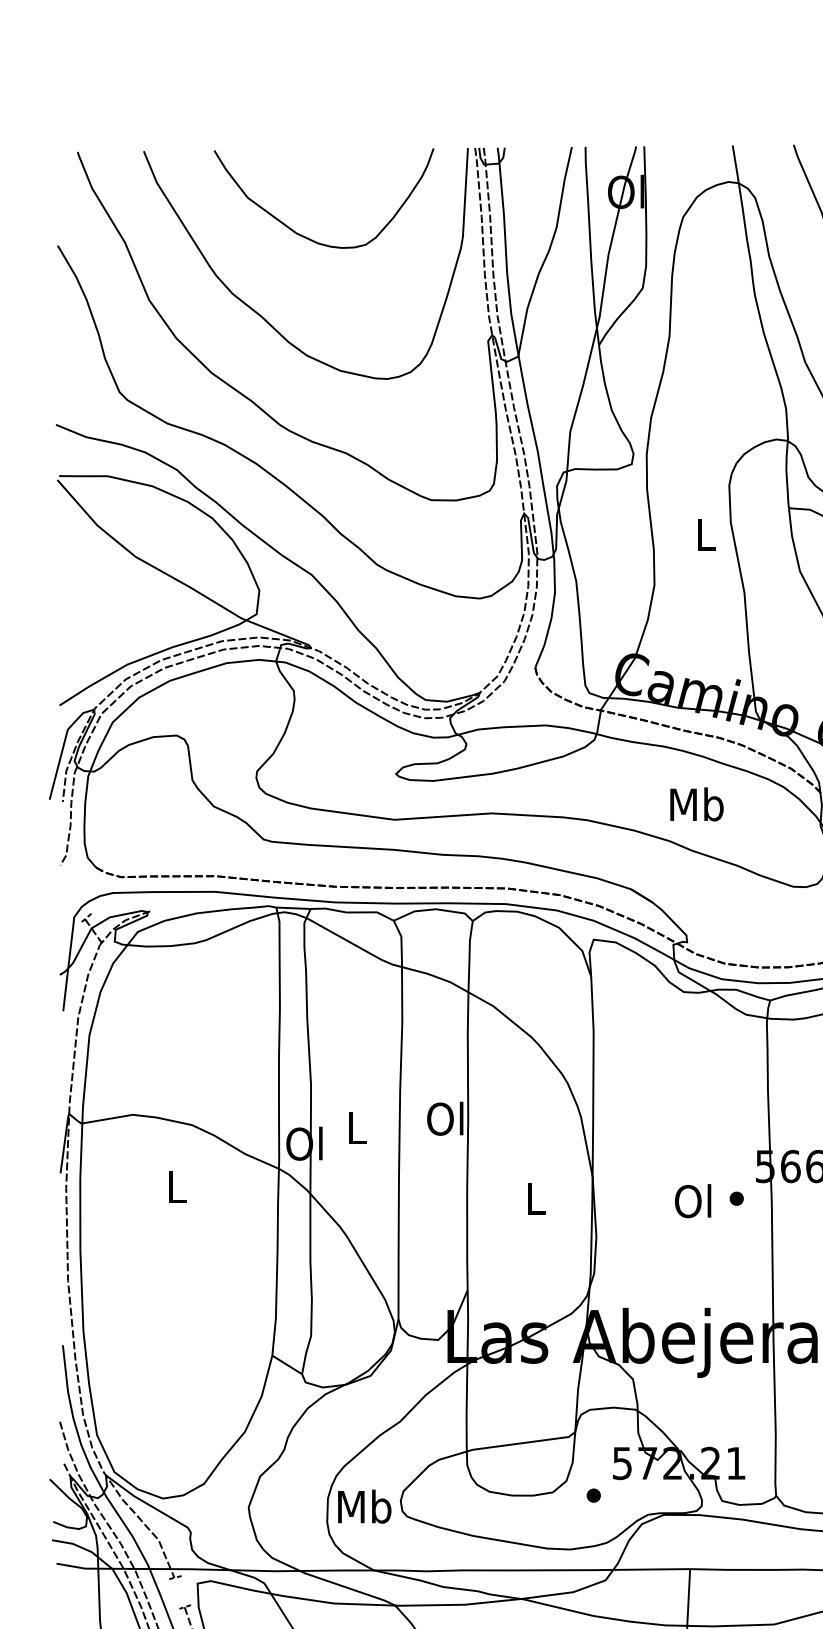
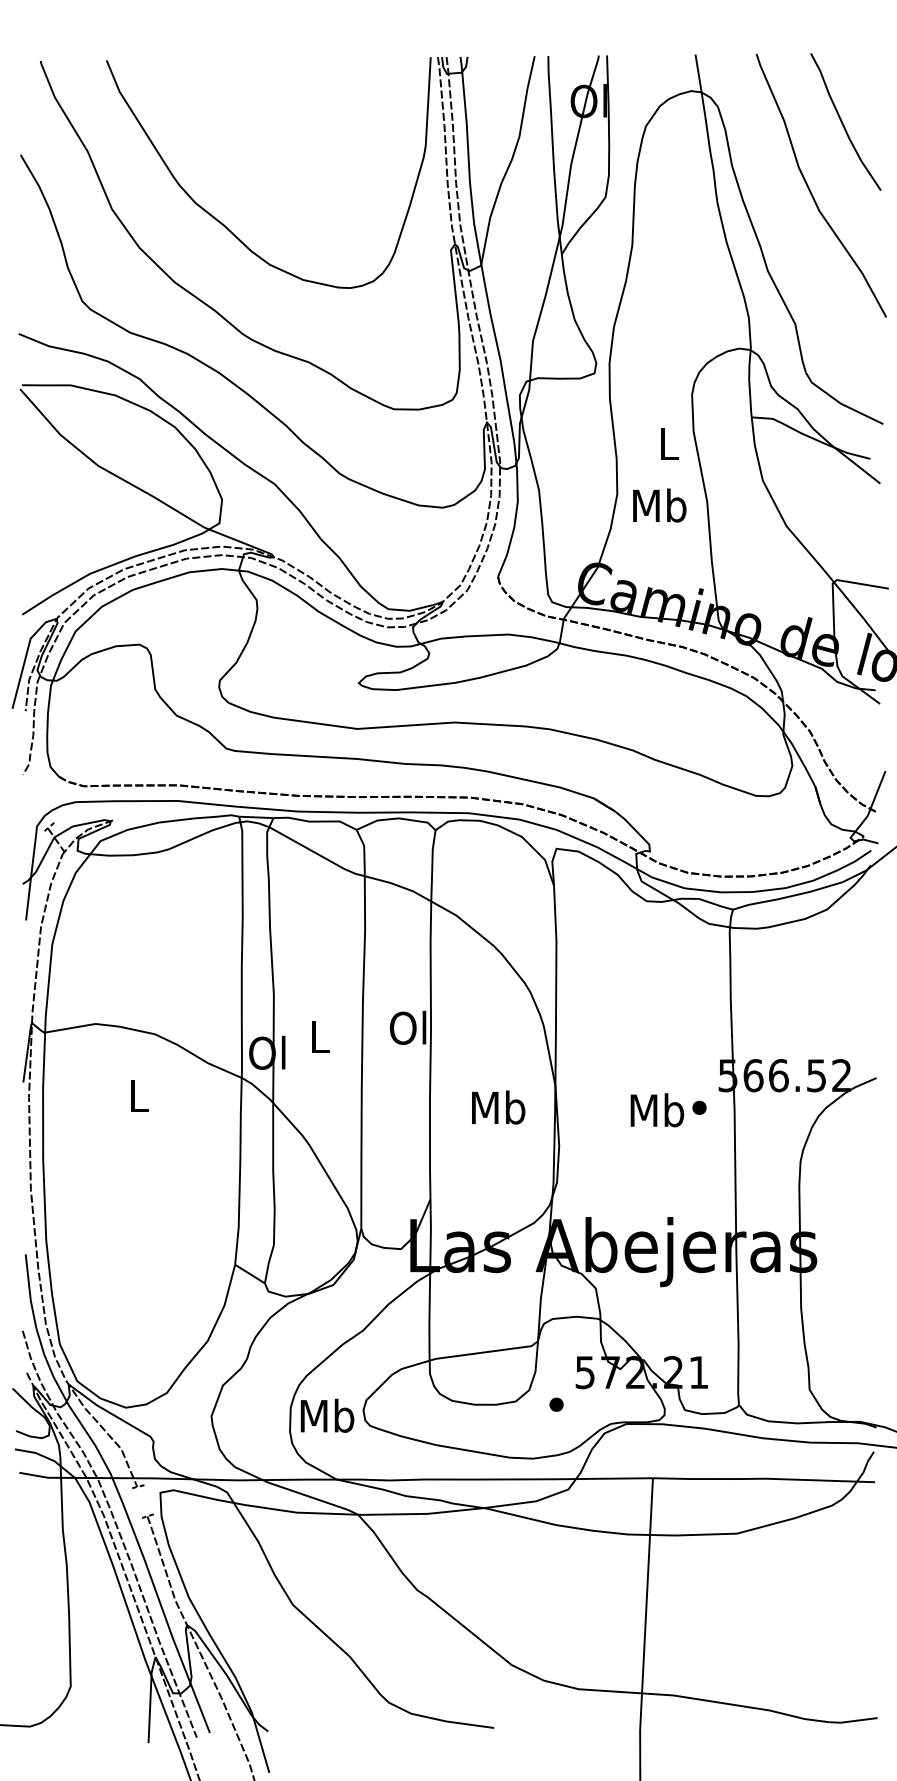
curve: (305, 236) -> (268, 145), removed
text: (696, 804) -> (659, 505), moved
text: (535, 1198) -> (498, 1107), L -> Mb
text: (694, 1201) -> (657, 1110), Ol -> Mb

